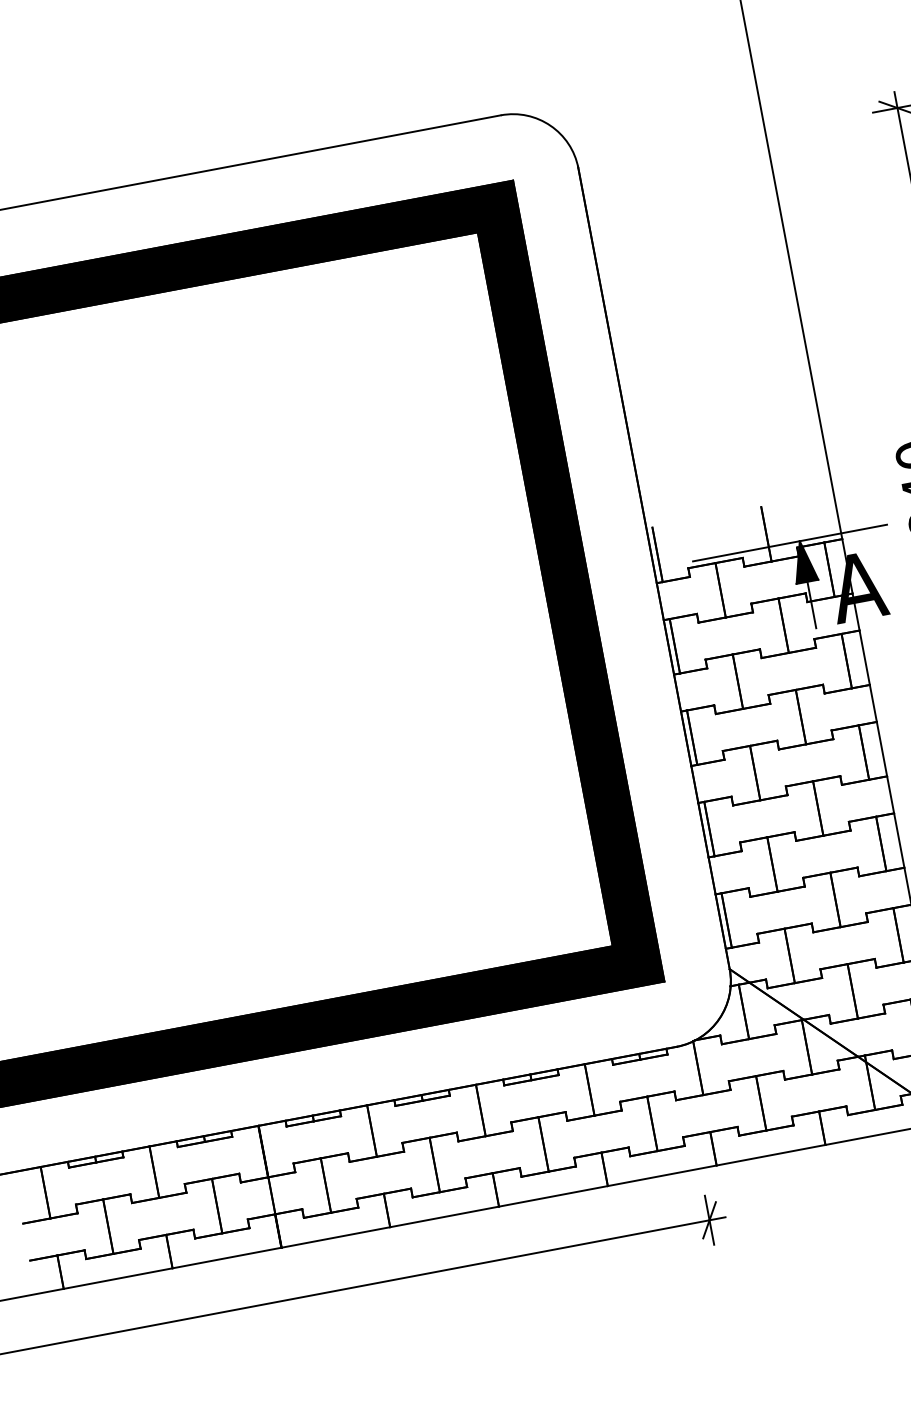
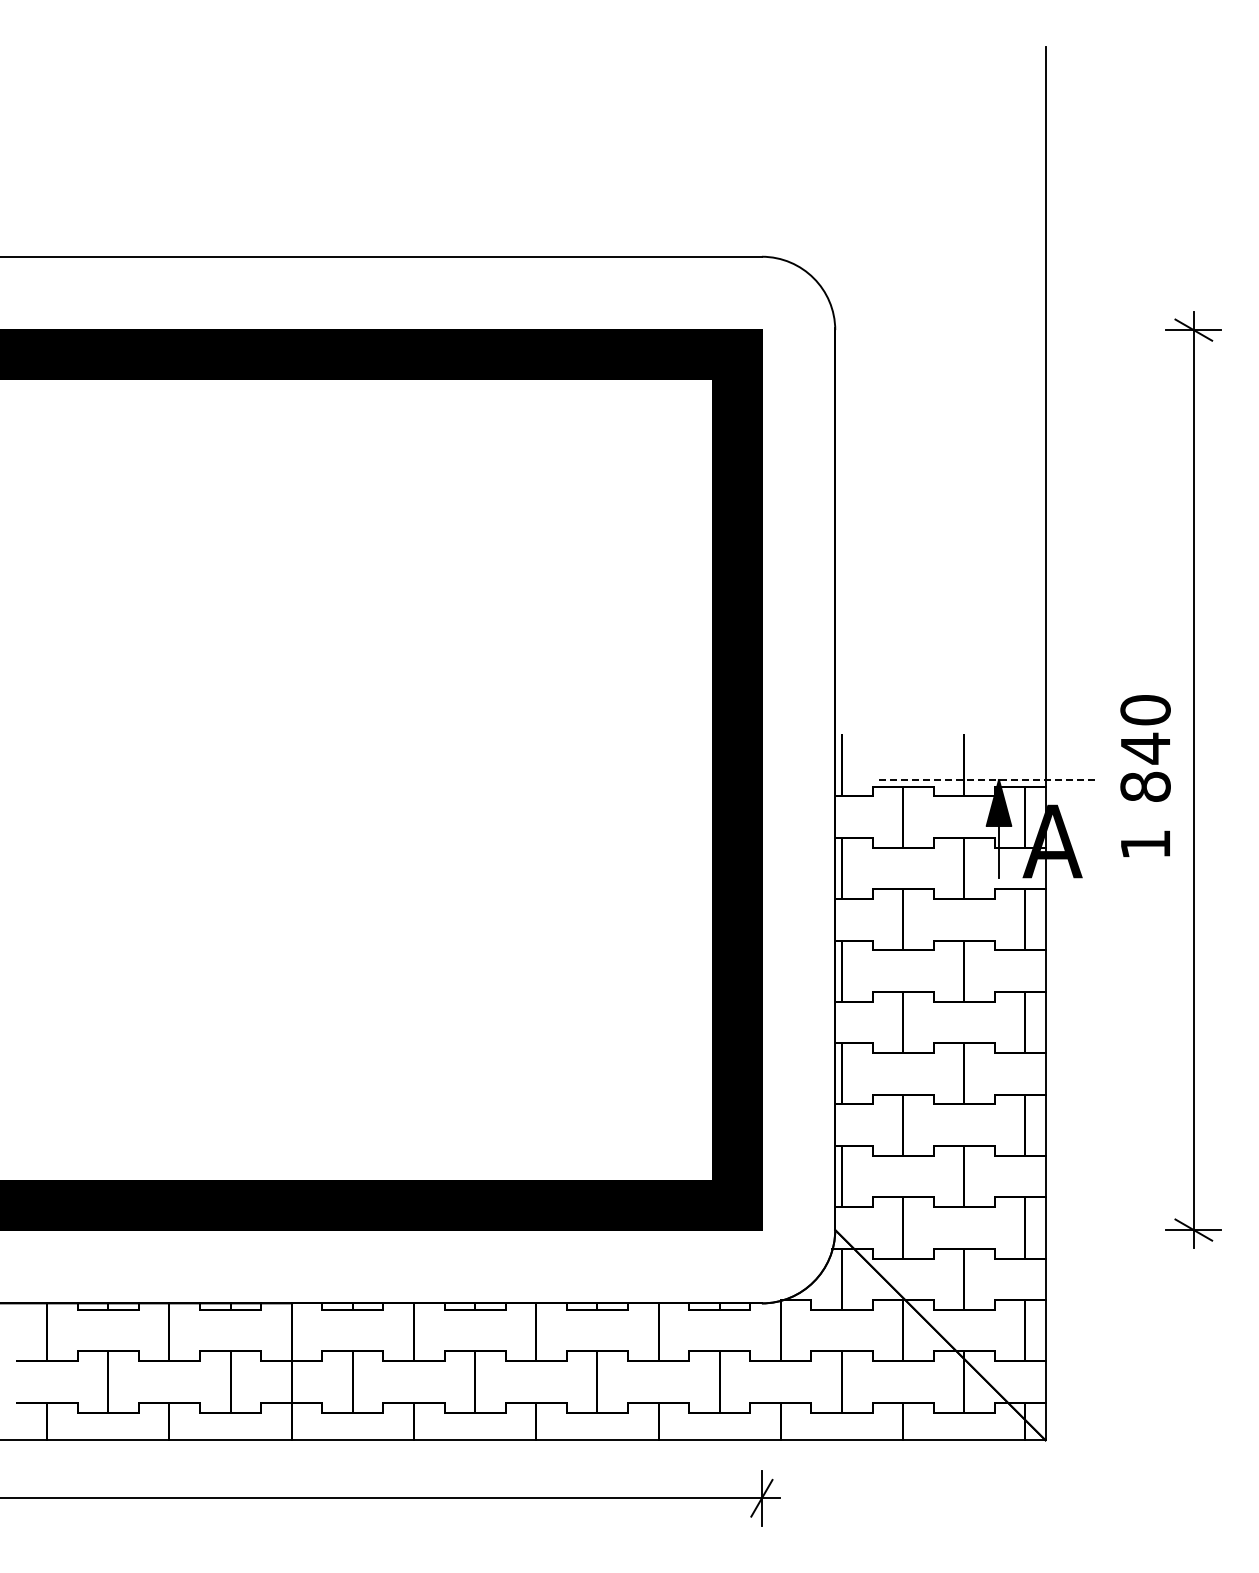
line: (790, 543) -> (988, 780), solid -> dashed

